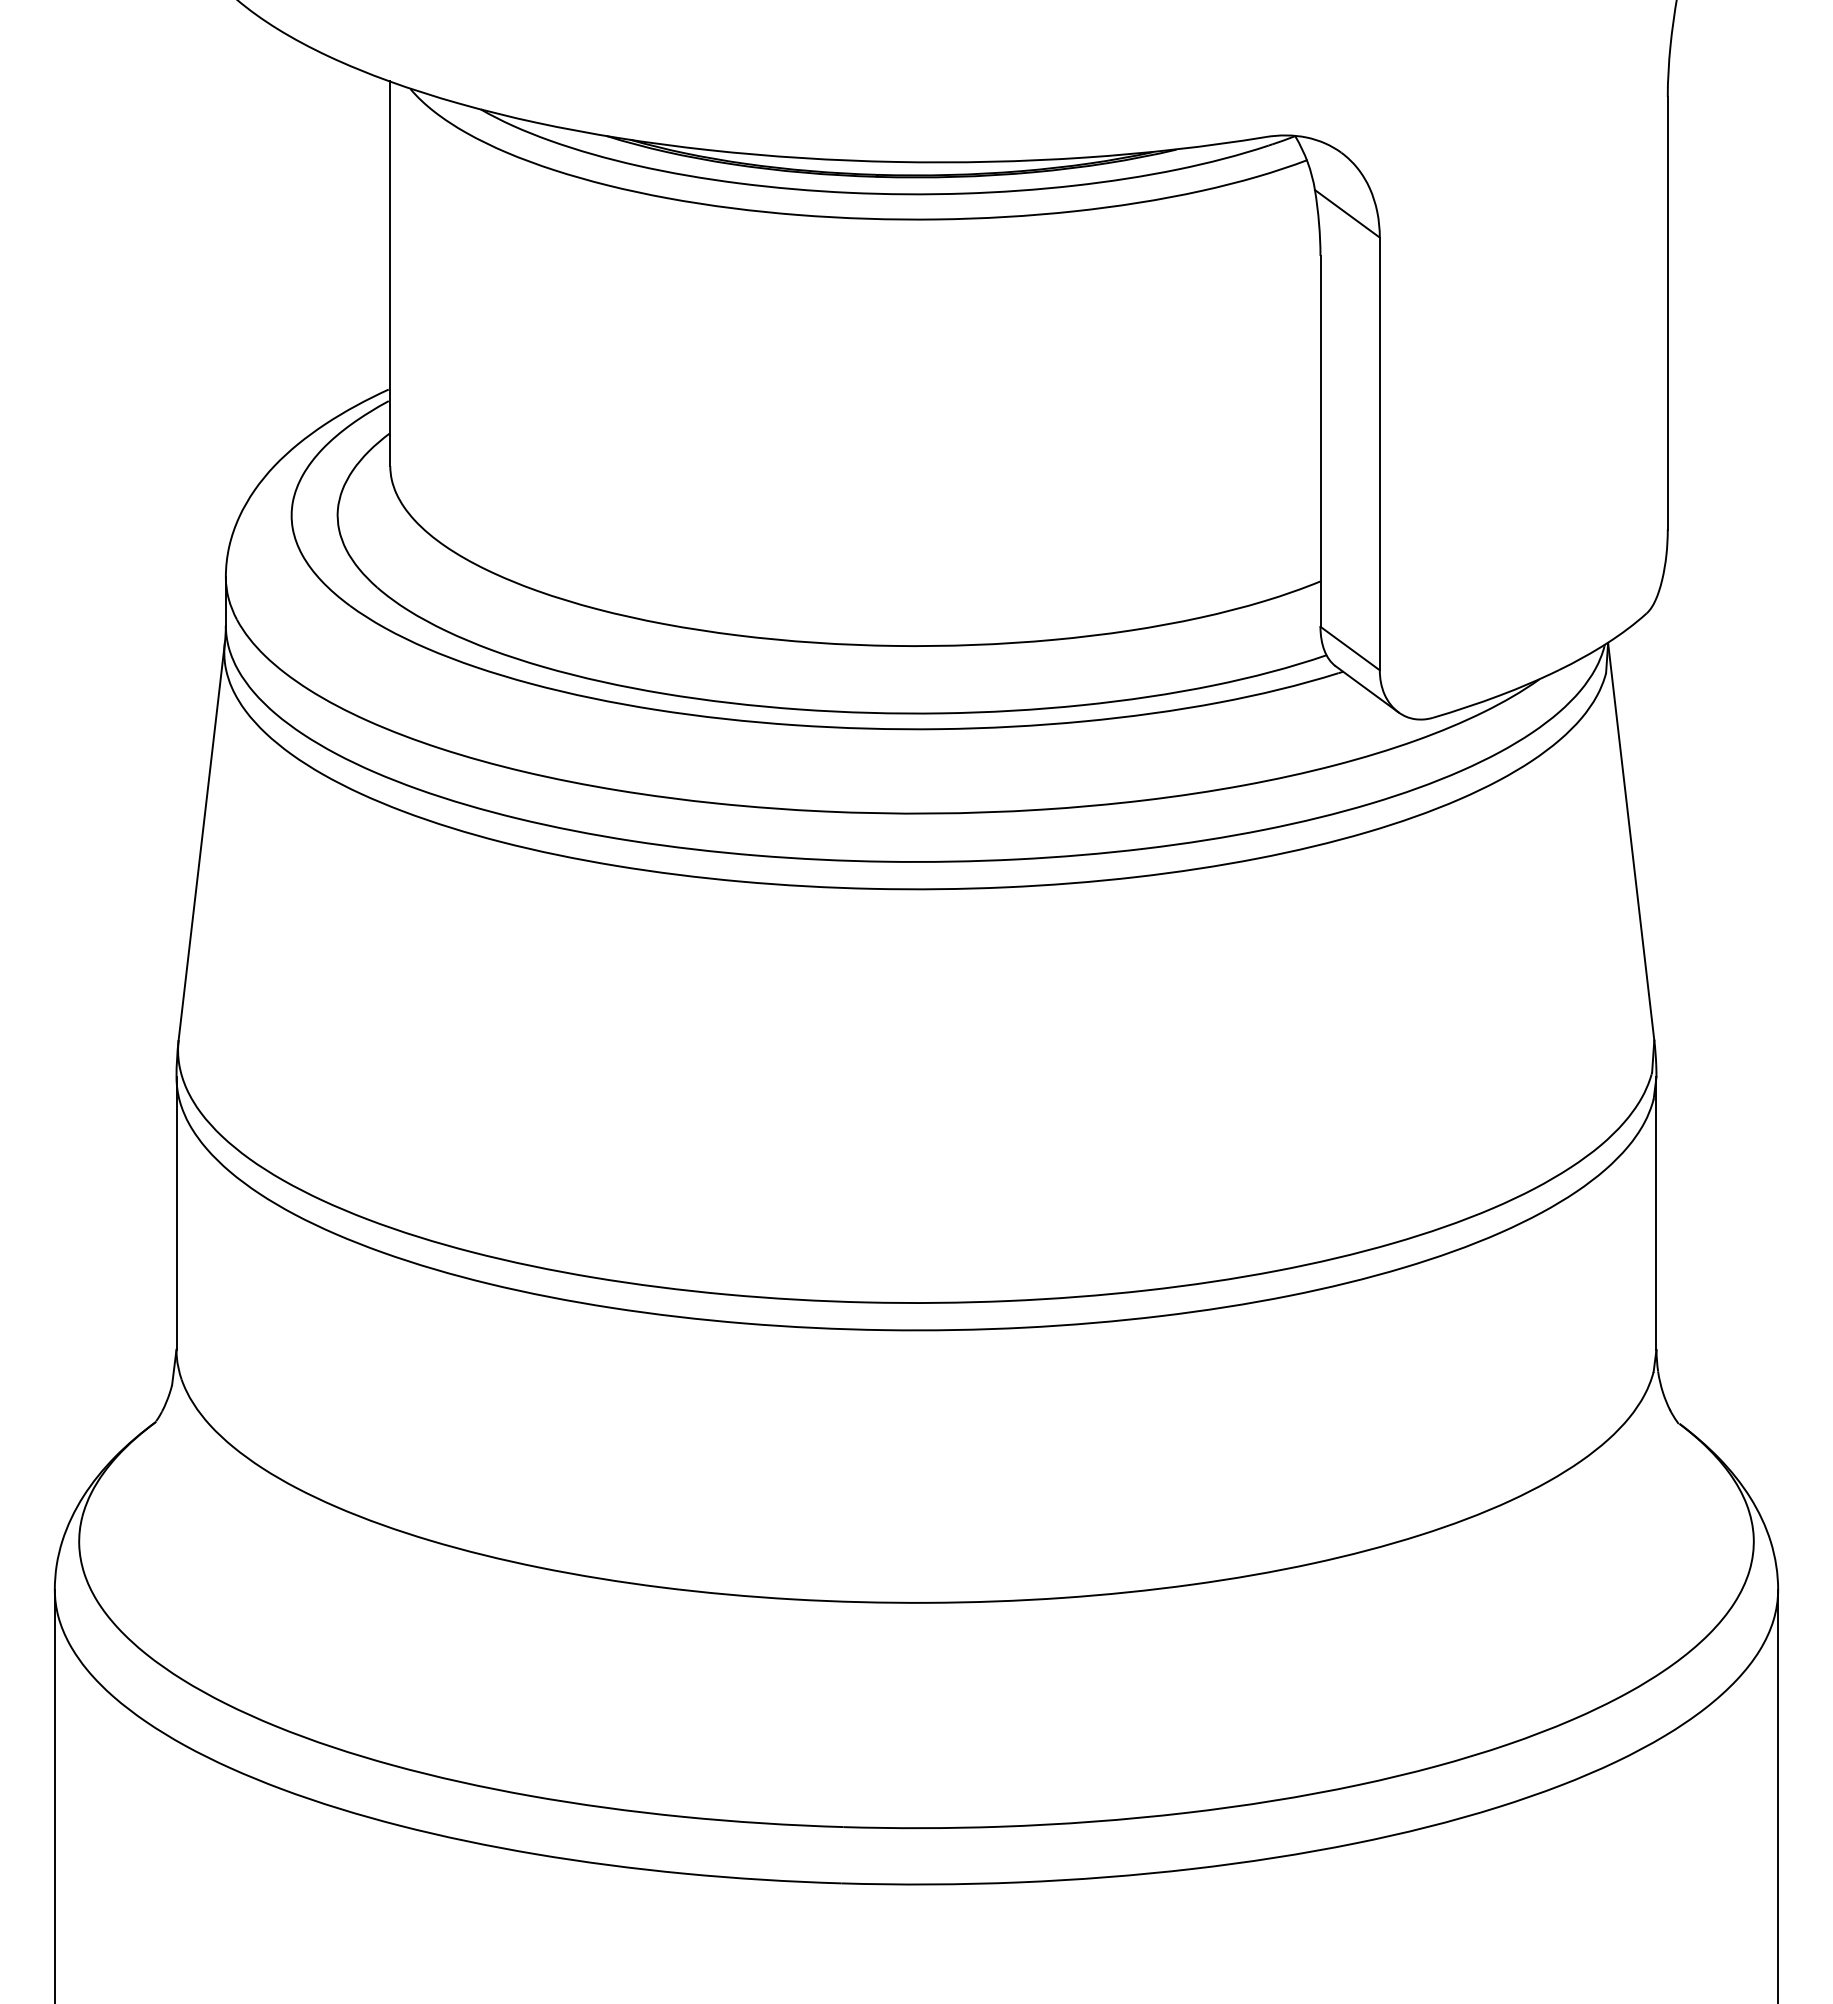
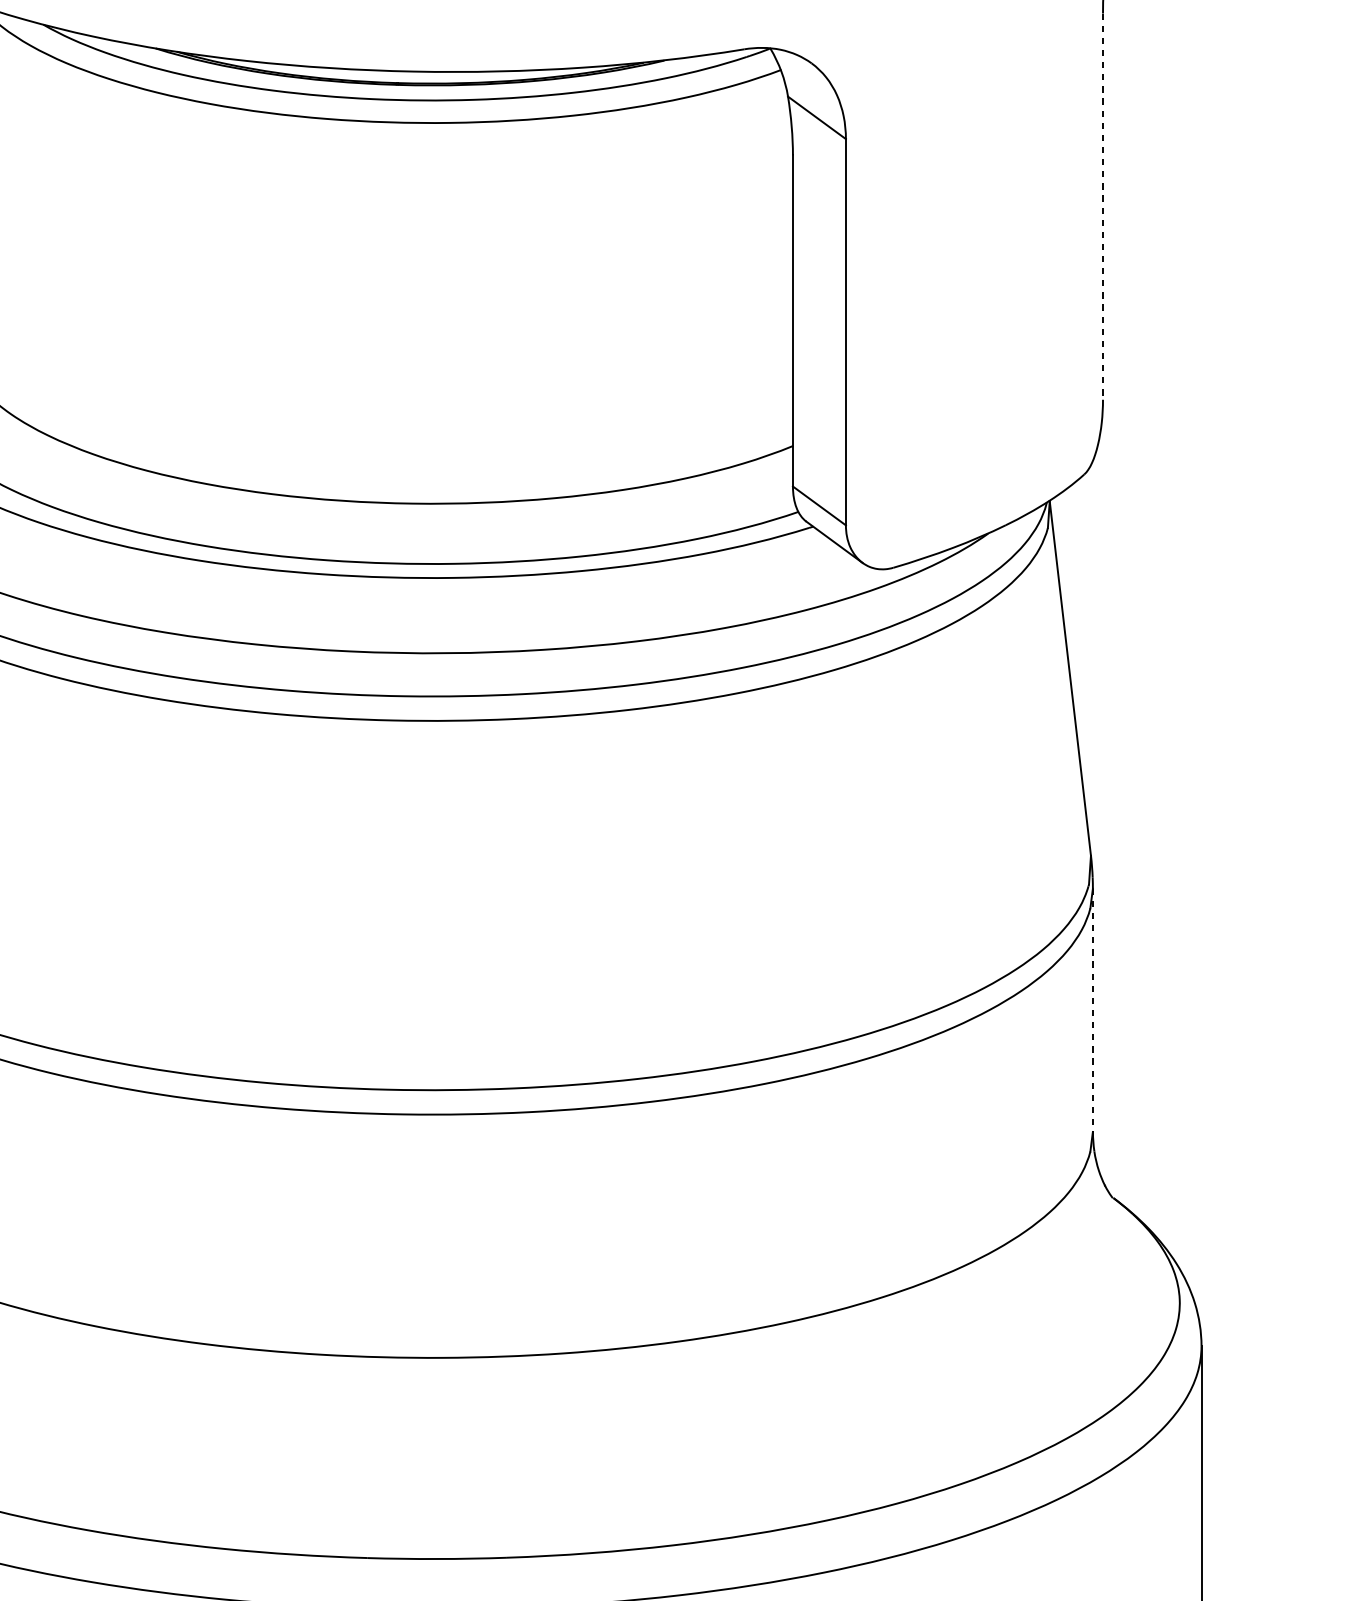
line: (1667, 313) -> (1102, 206), solid -> dashed
line: (1656, 1214) -> (1092, 1011), solid -> dashed

